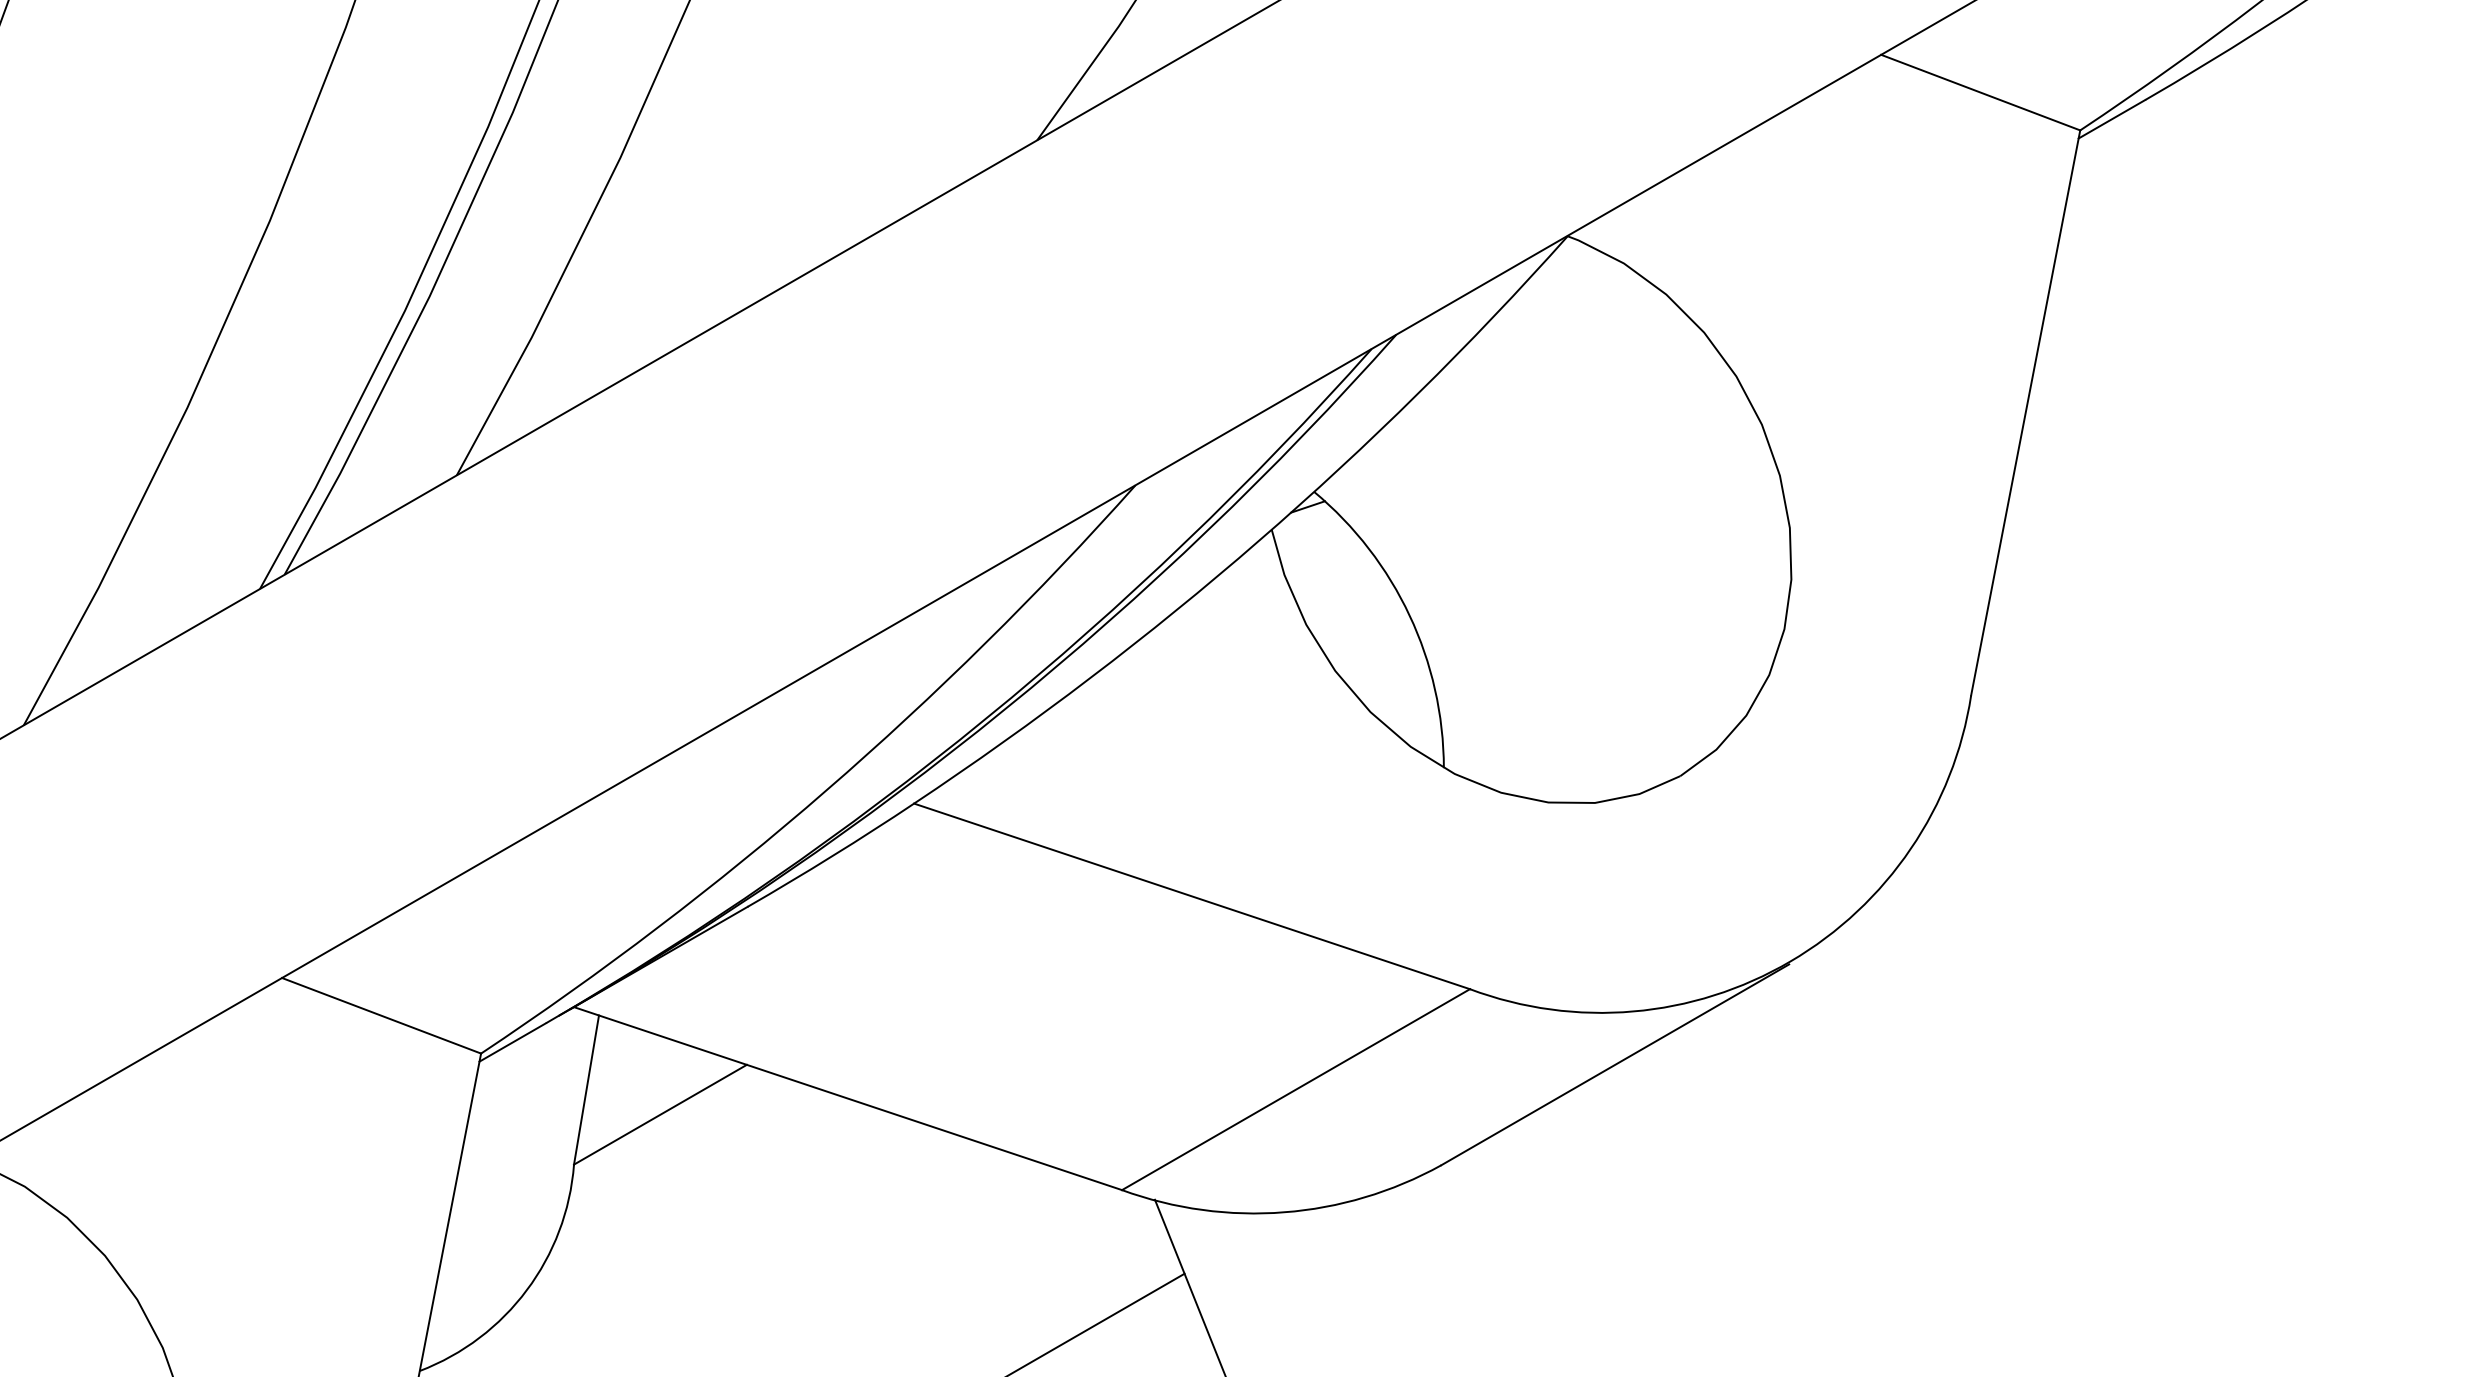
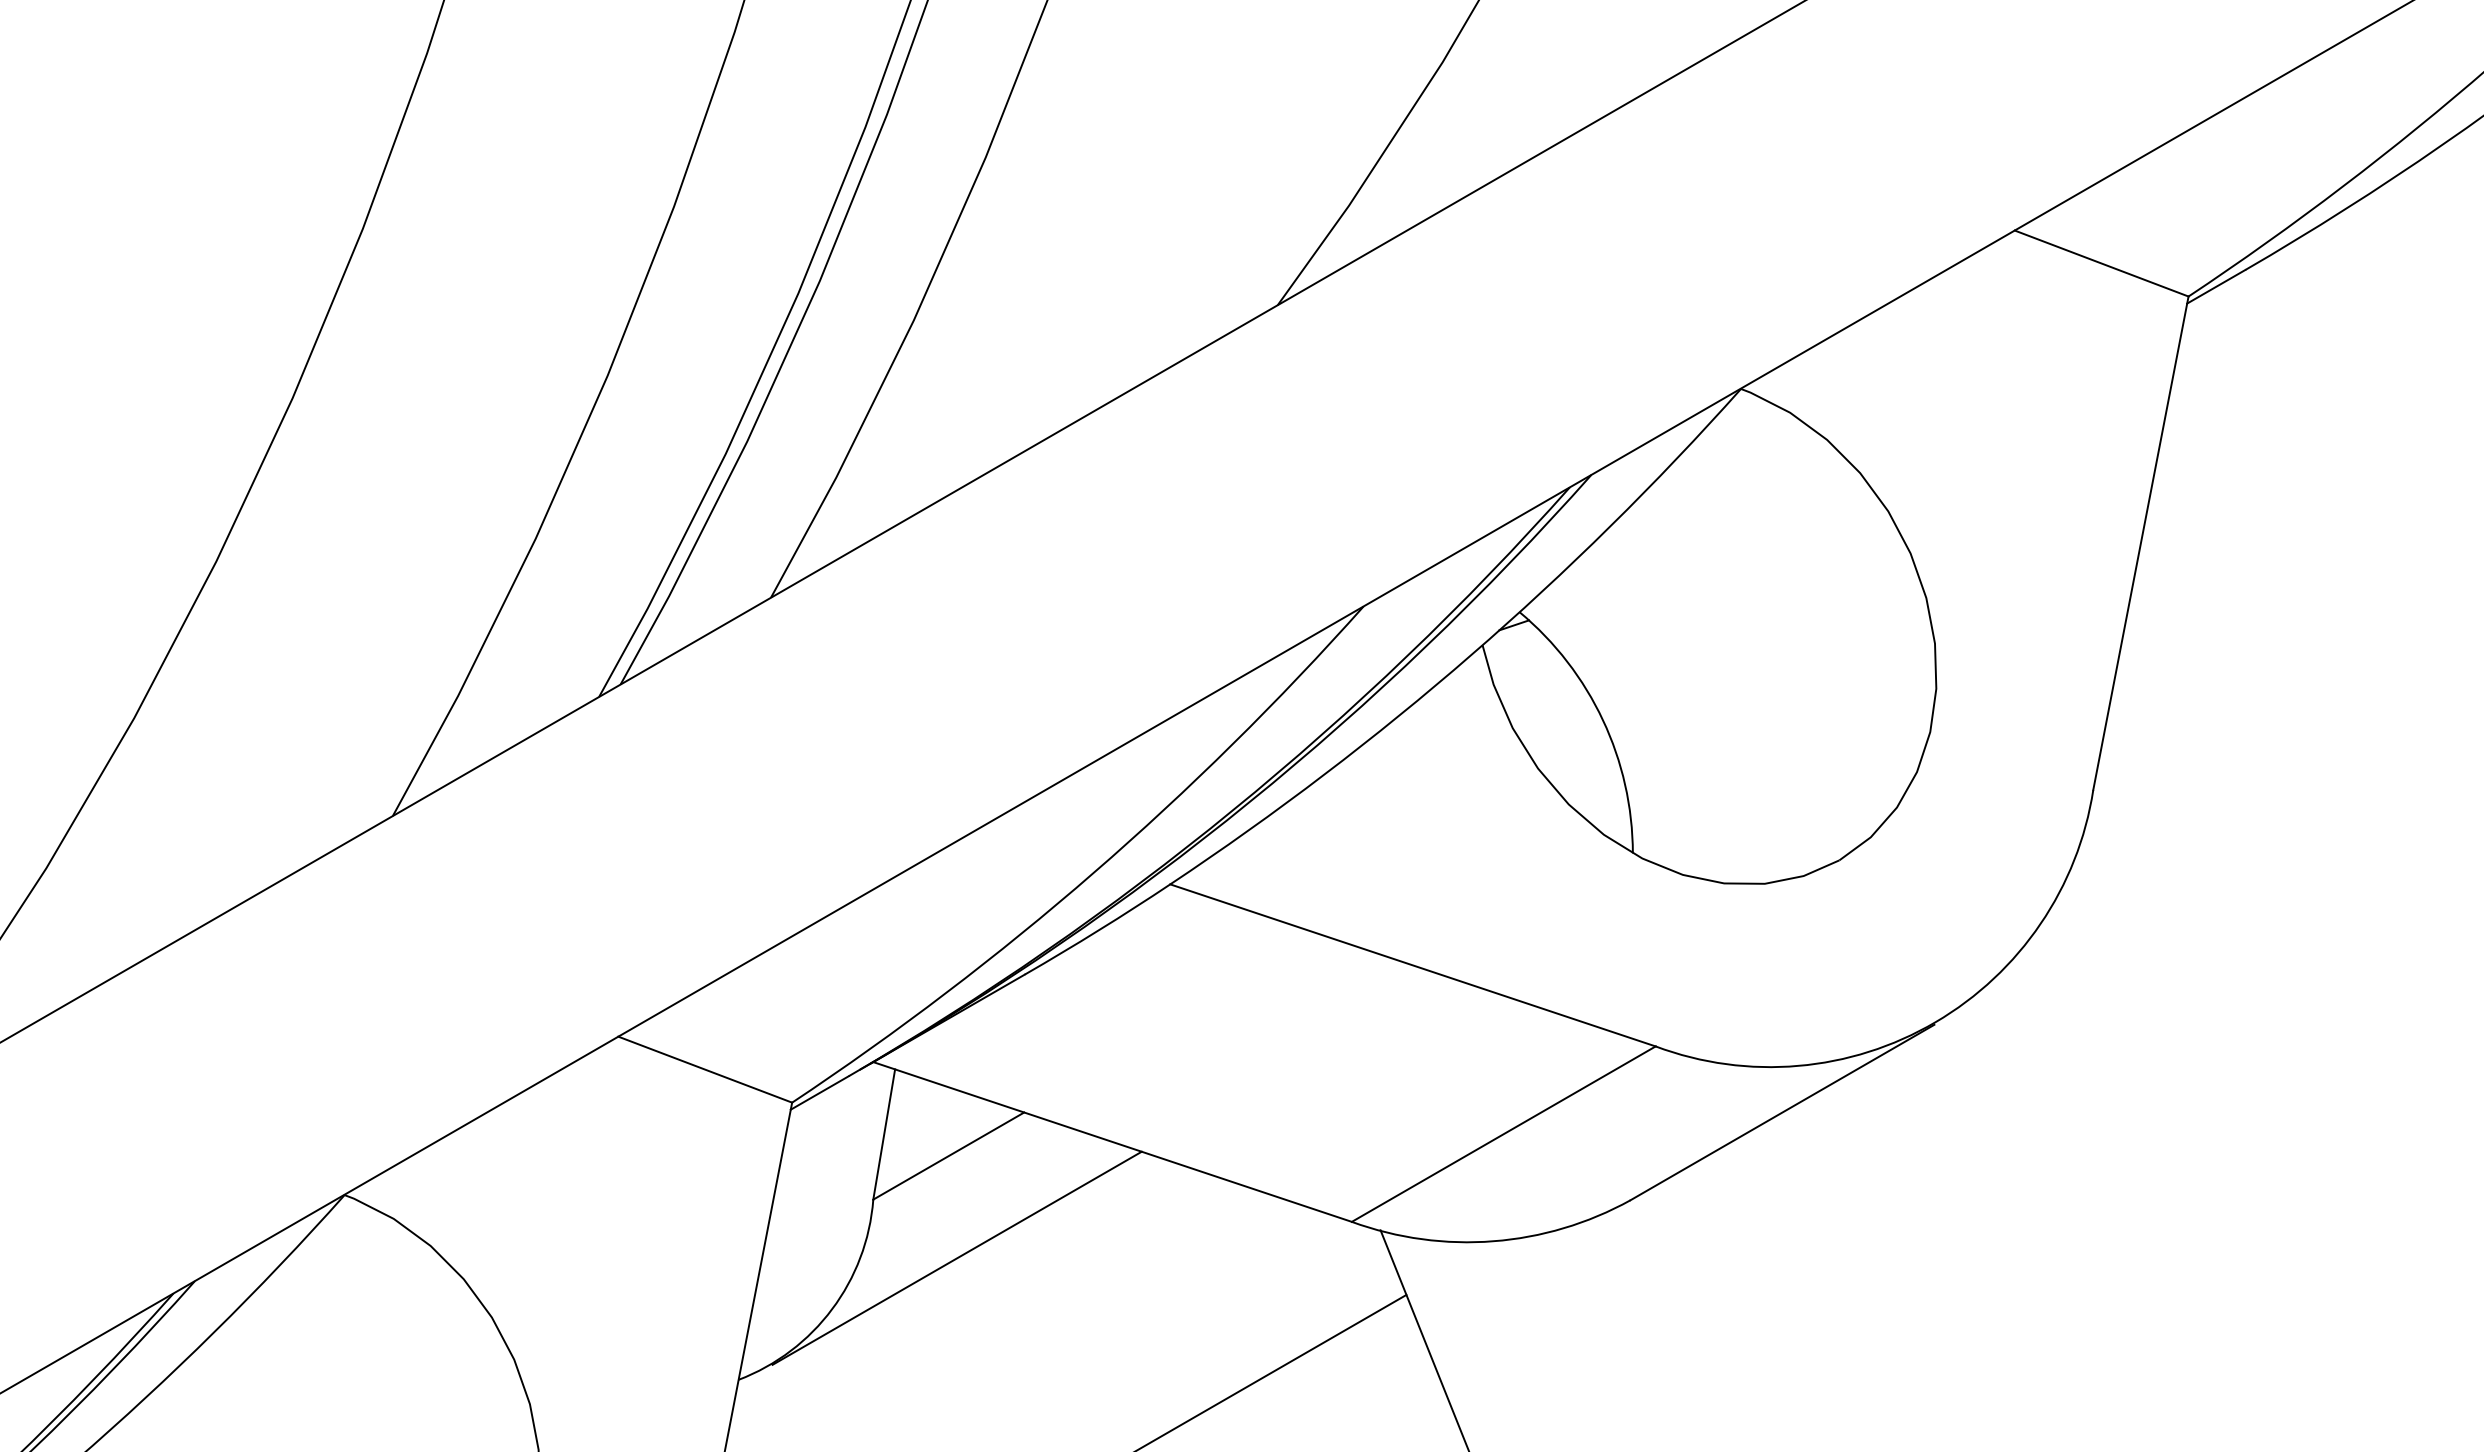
line: (669, 1230) -> (956, 1257), added

